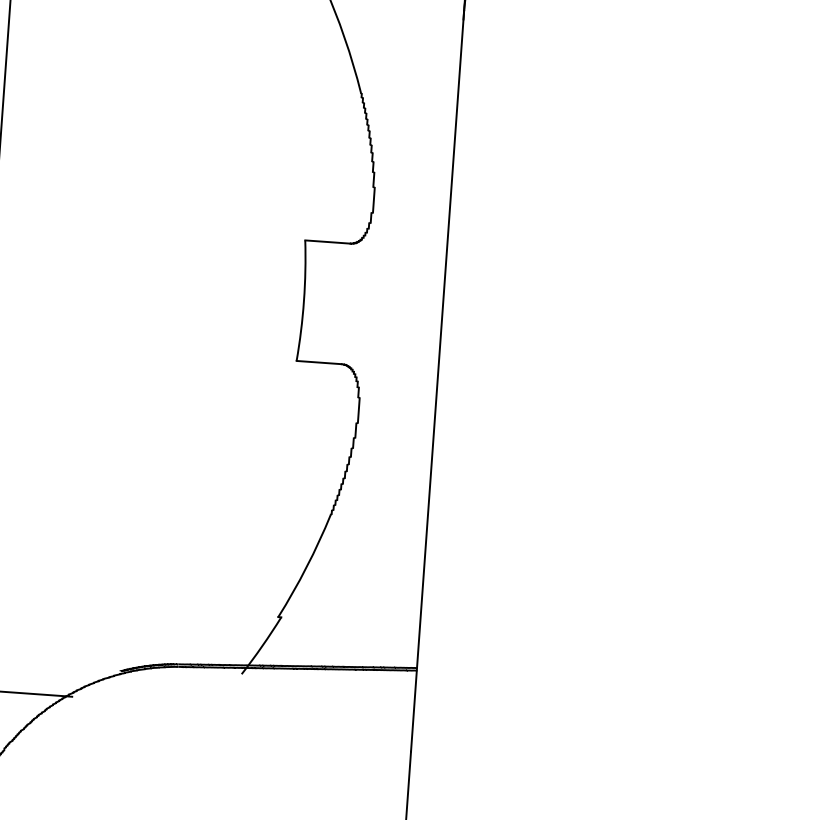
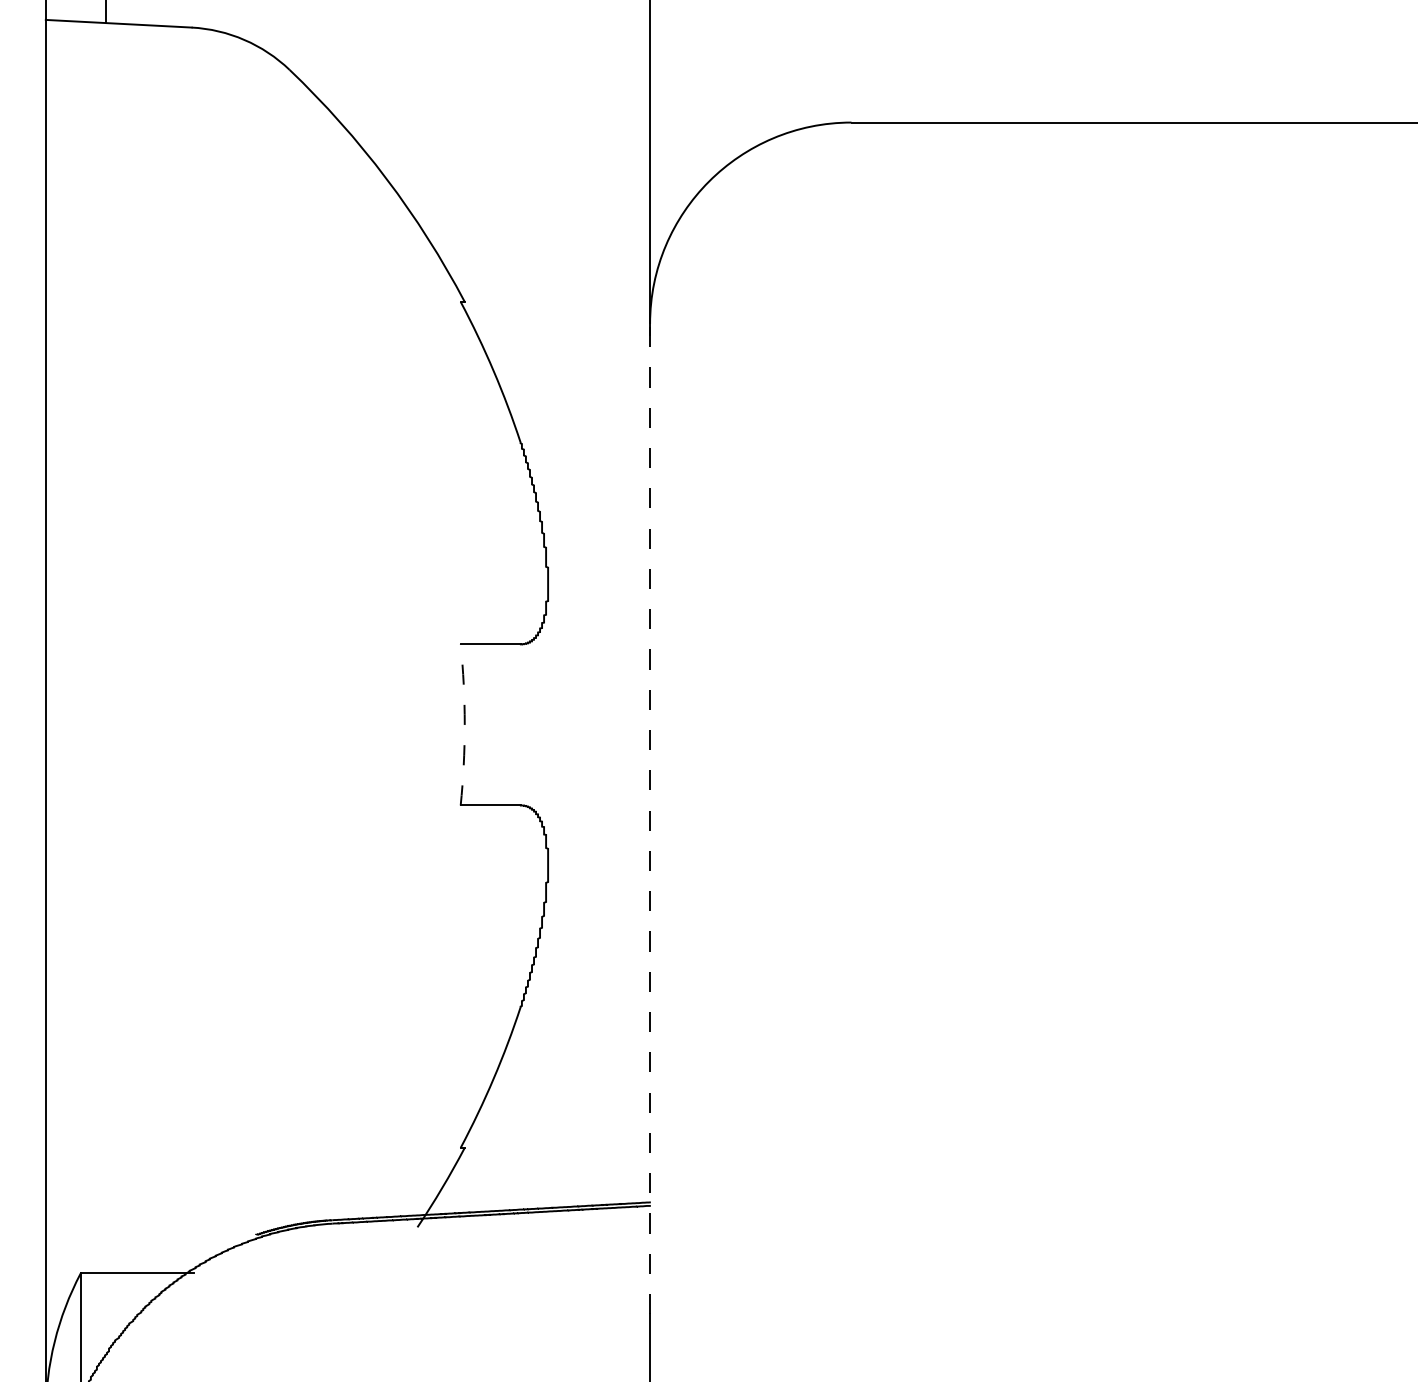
arc: (303, 300) -> (464, 724), solid -> dashed
line: (437, 380) -> (650, 818), solid -> dashed

